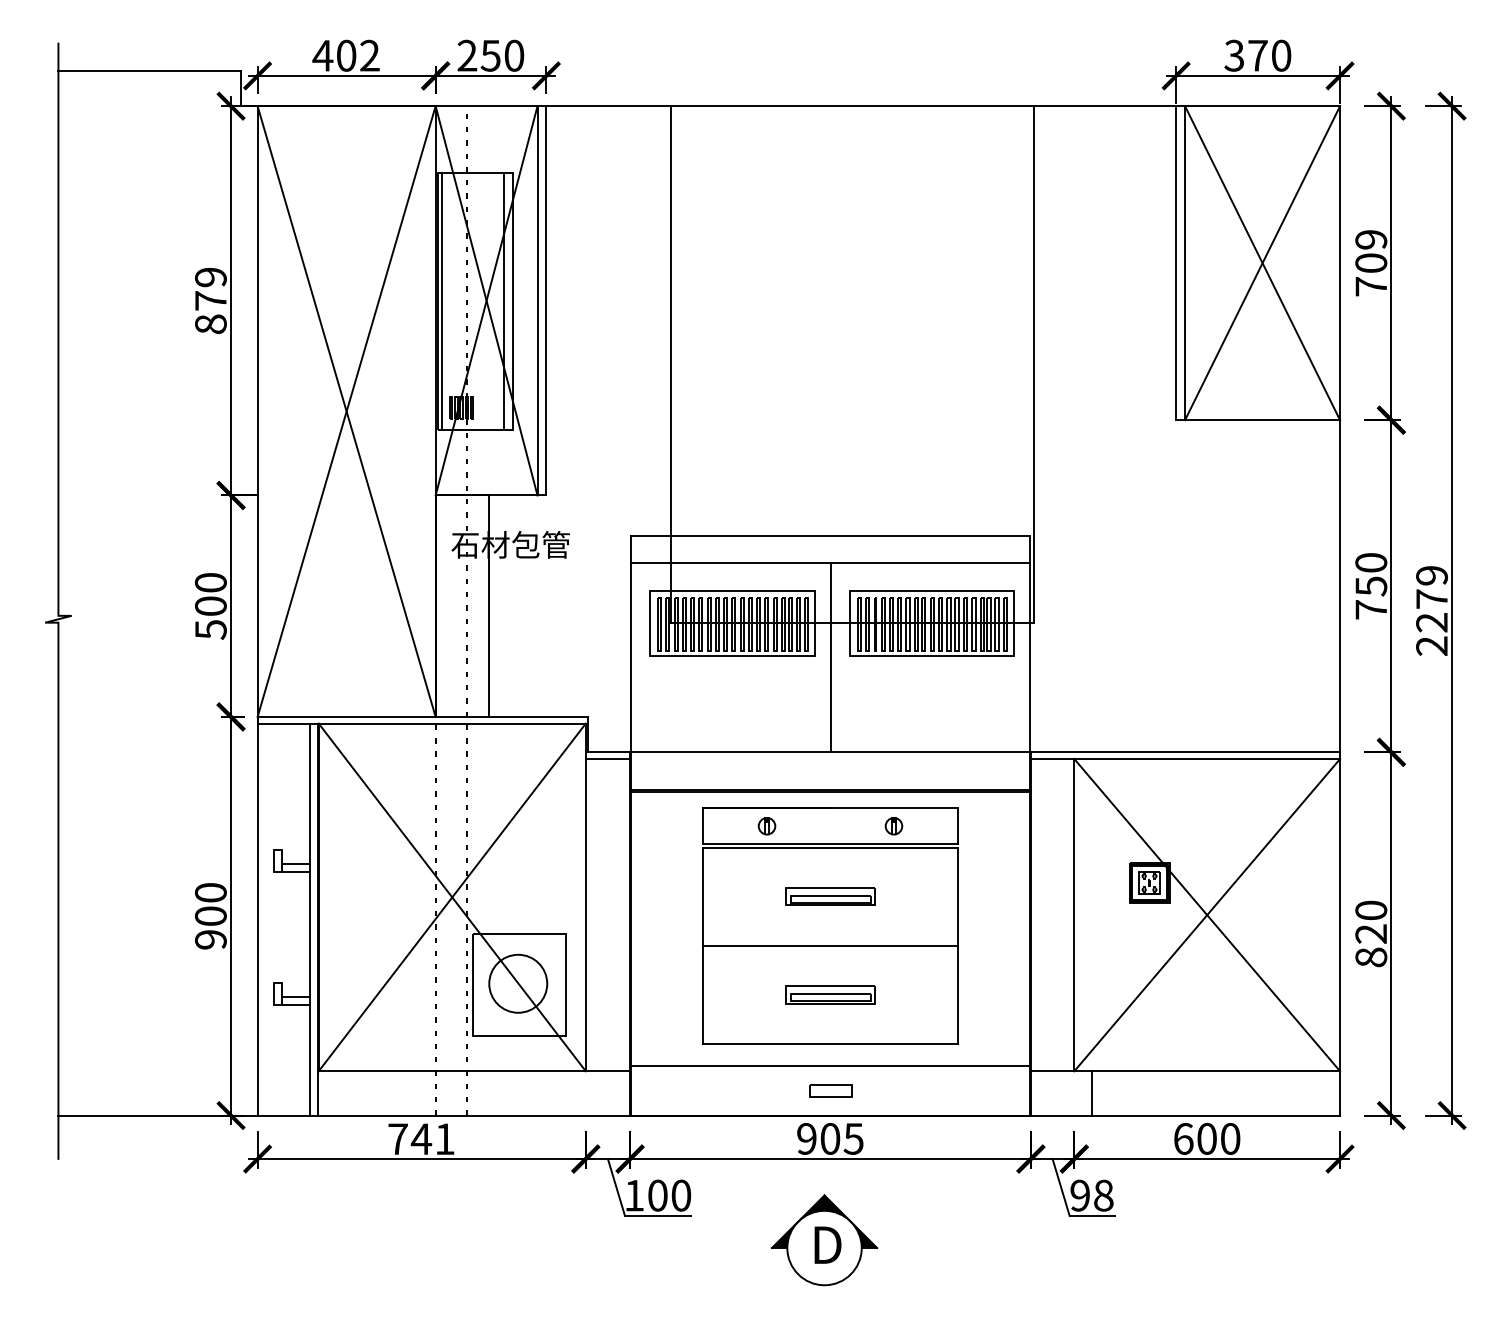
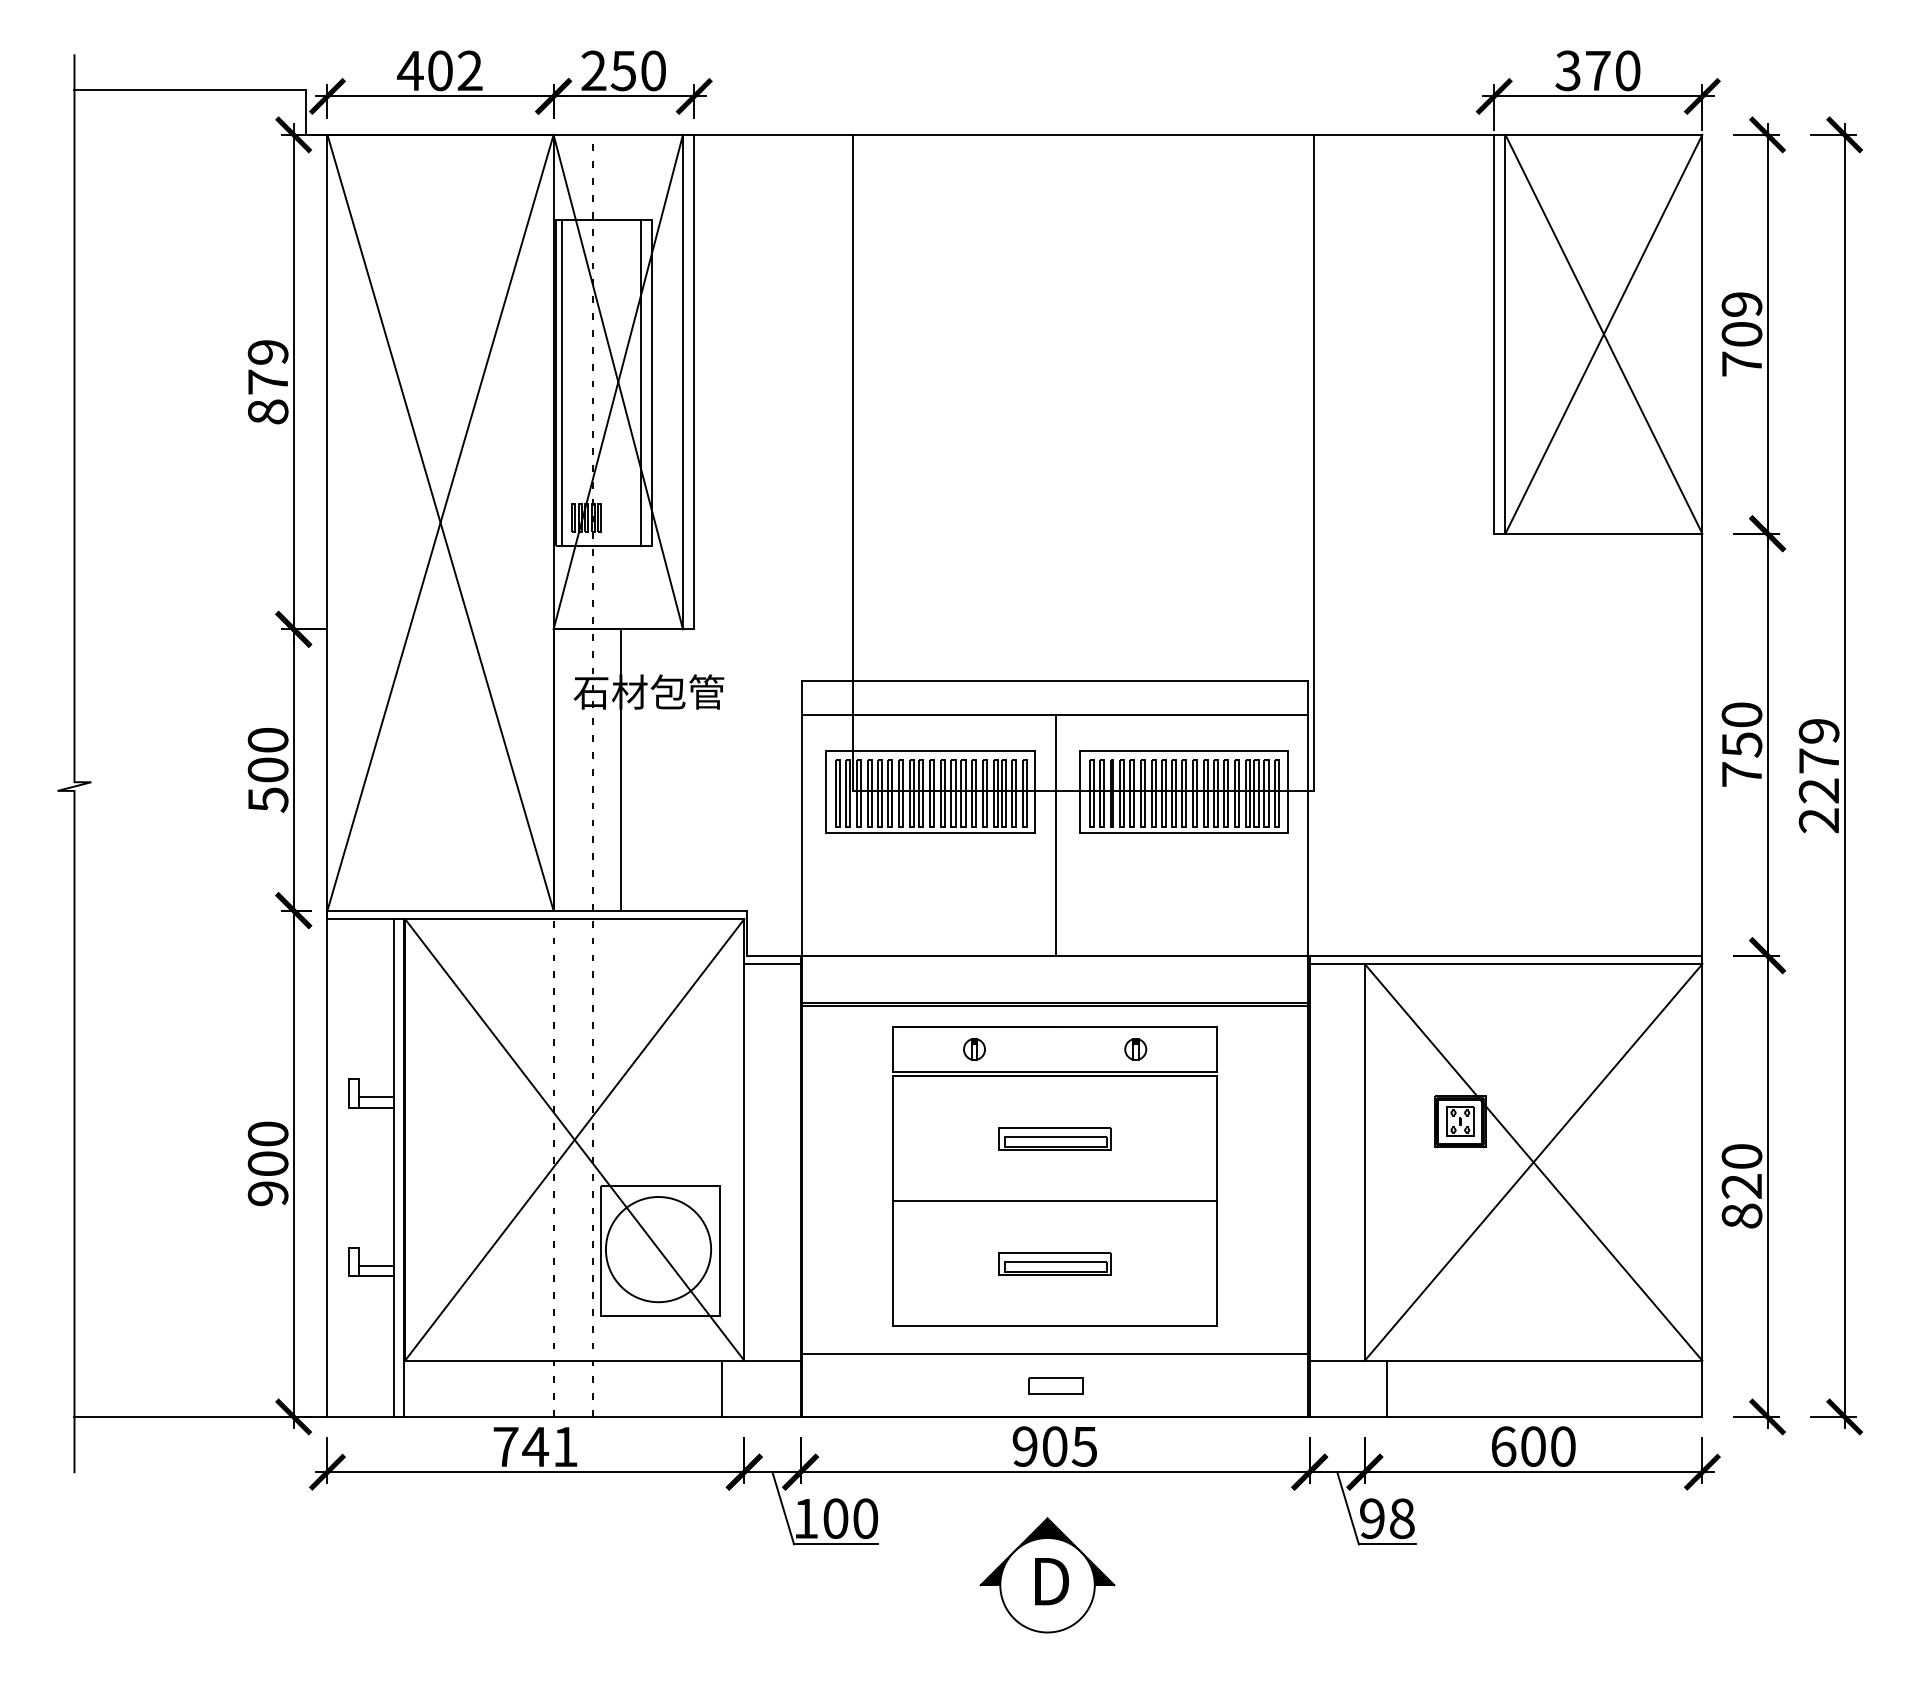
circle: (518, 983) -> (658, 1249), size x1.43
line: (567, 1093) -> (721, 1388), added

